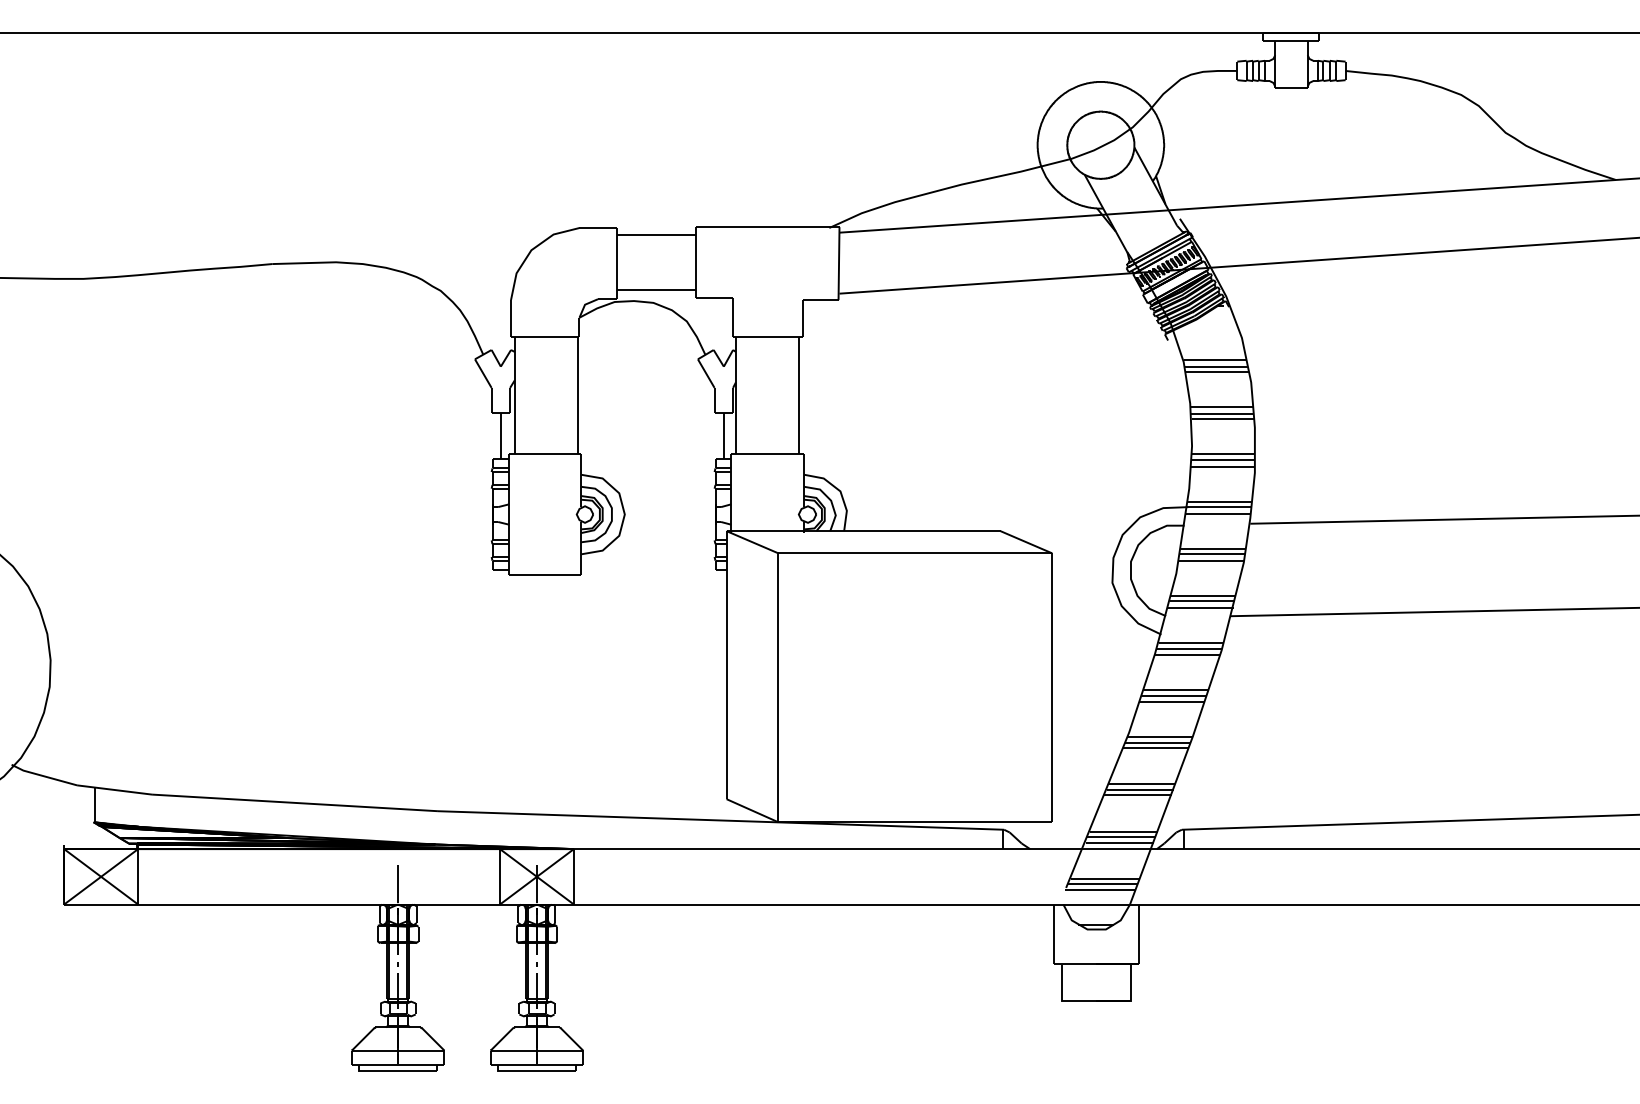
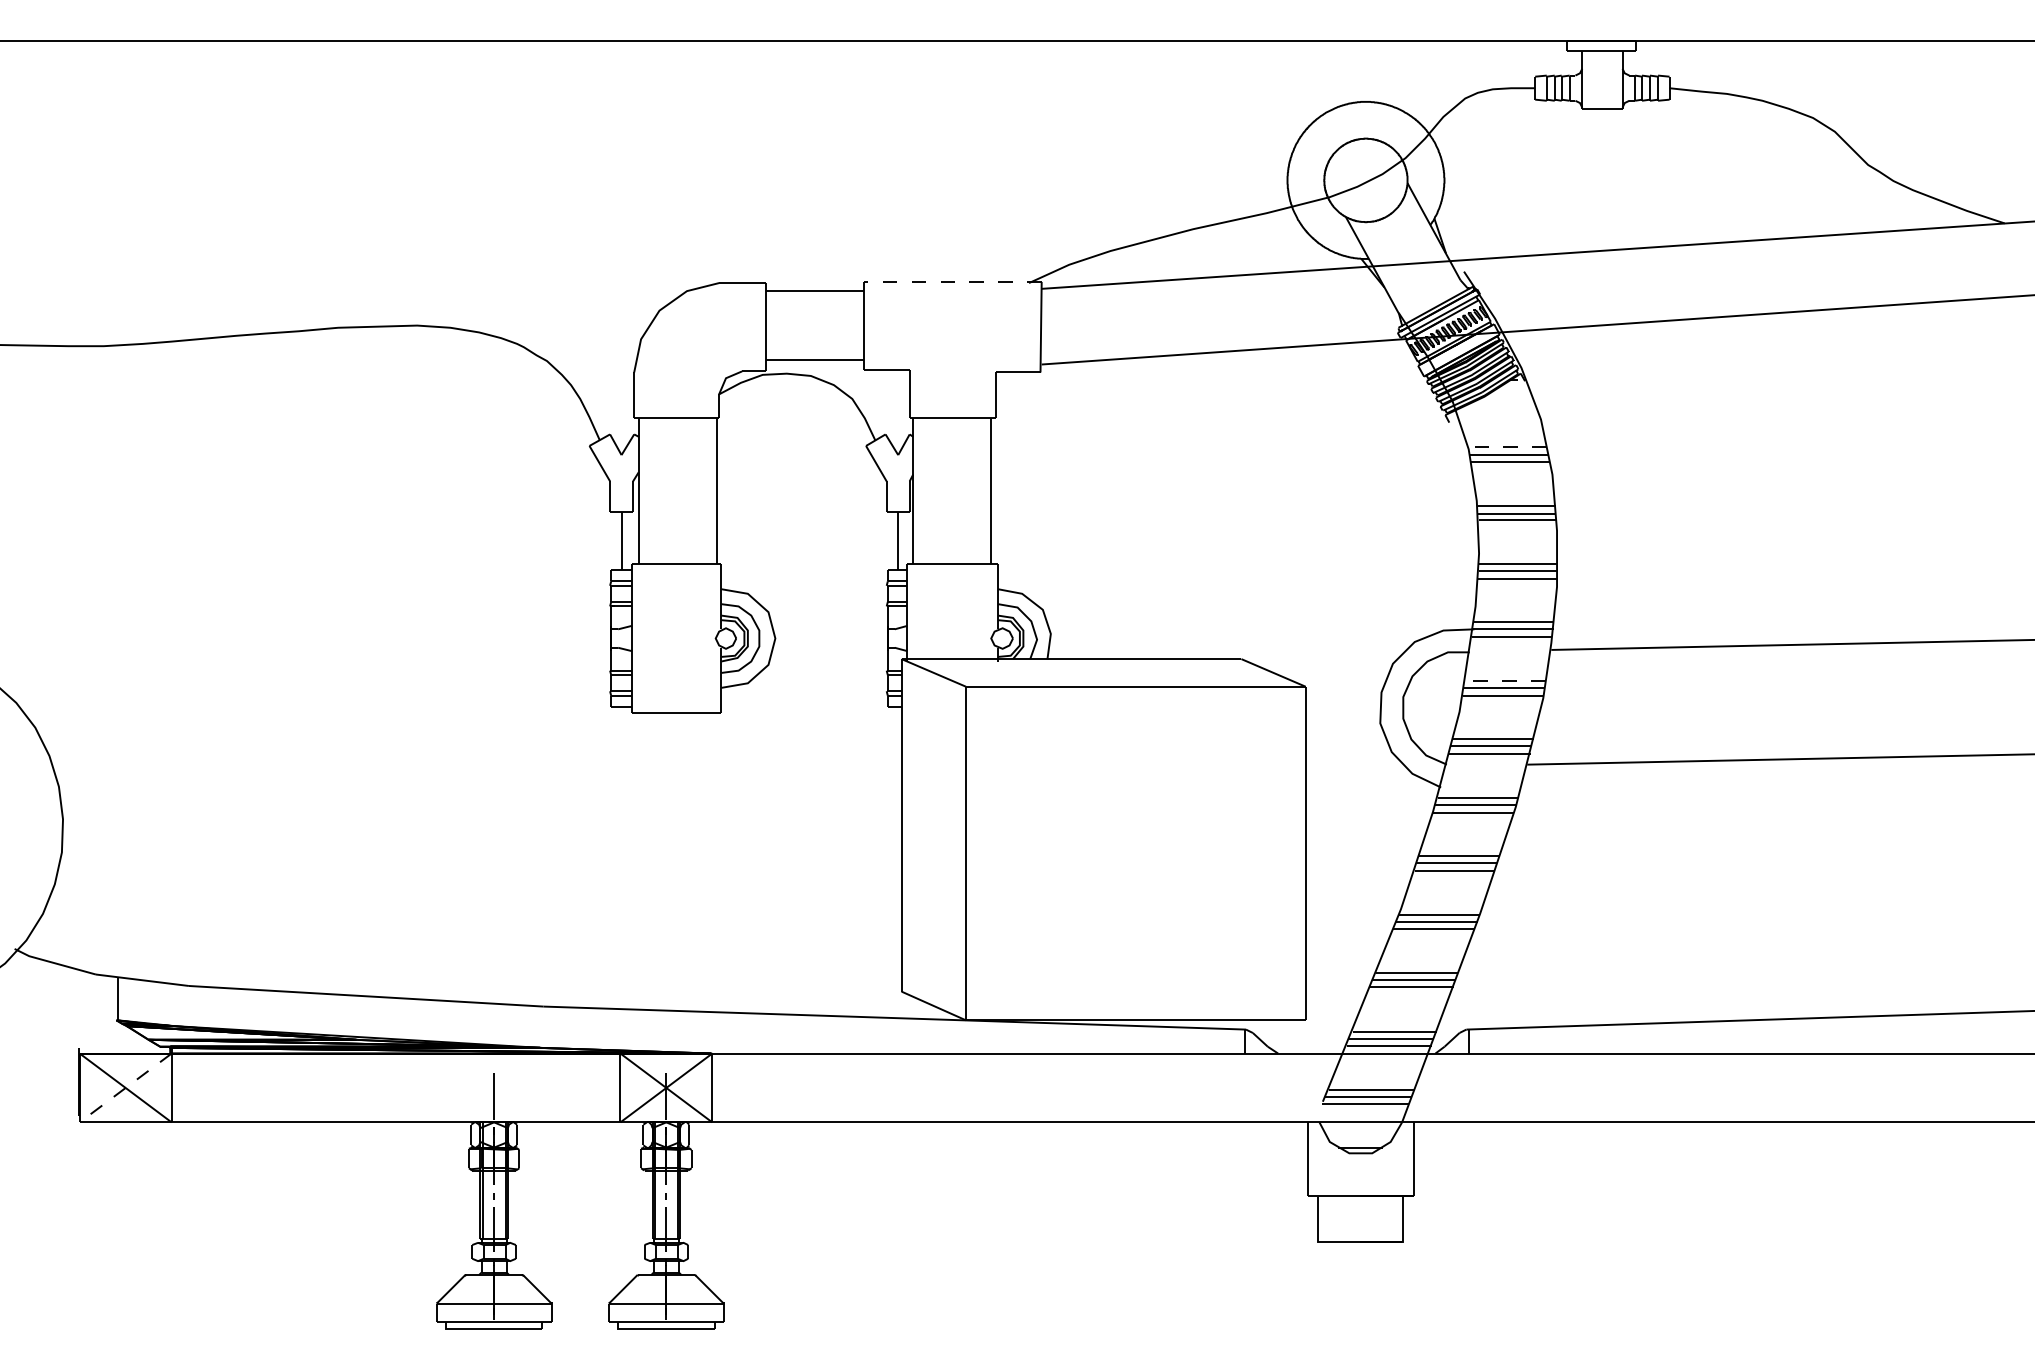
line: (767, 227) -> (952, 282), solid -> dashed
line: (1214, 360) -> (1506, 447), solid -> dashed
line: (1212, 548) -> (1504, 680), solid -> dashed
line: (100, 877) -> (124, 1088), solid -> dashed

